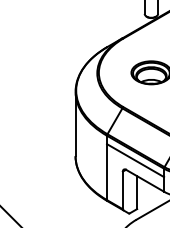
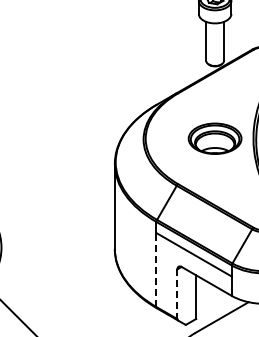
line: (107, 172) -> (156, 270), solid -> dashed
line: (122, 190) -> (177, 294), solid -> dashed

